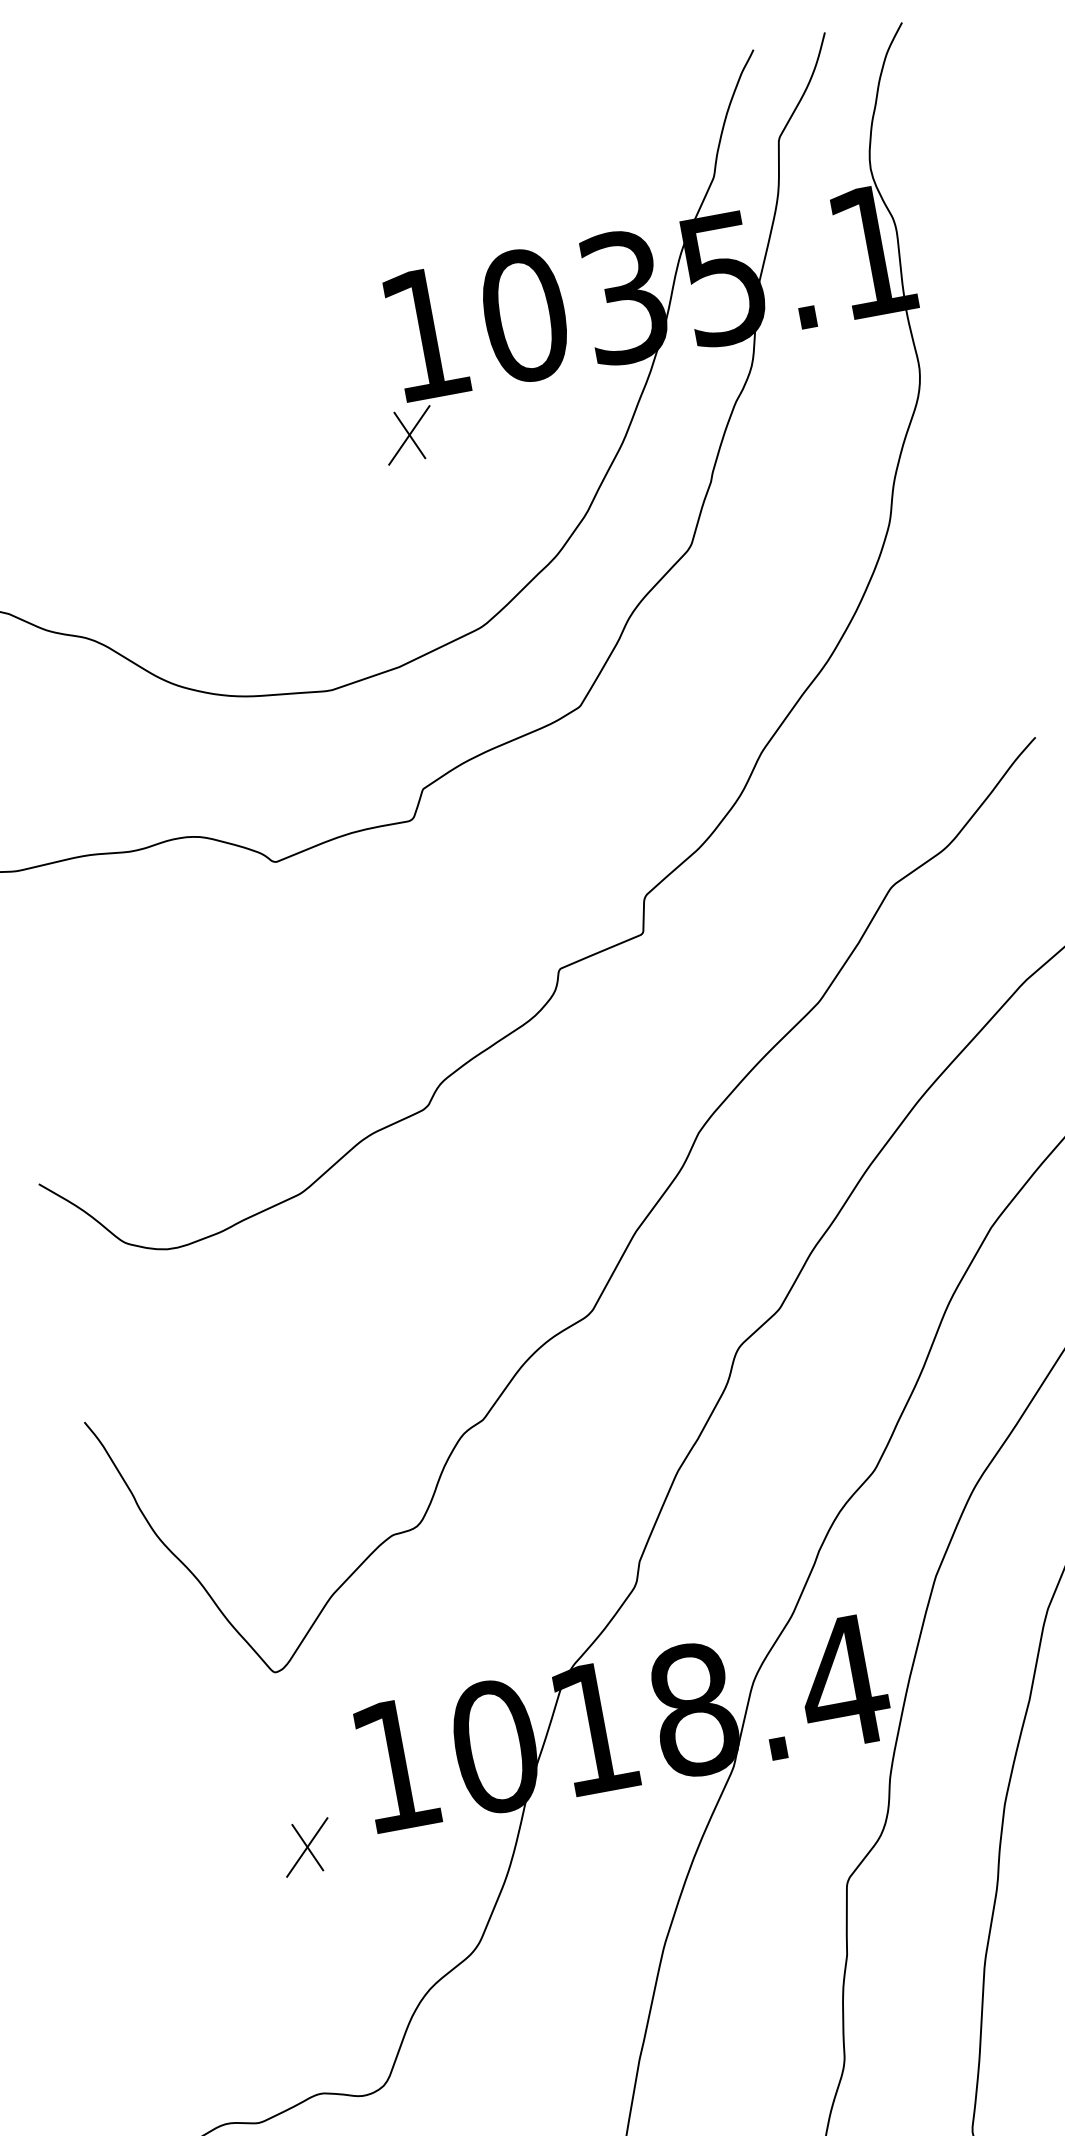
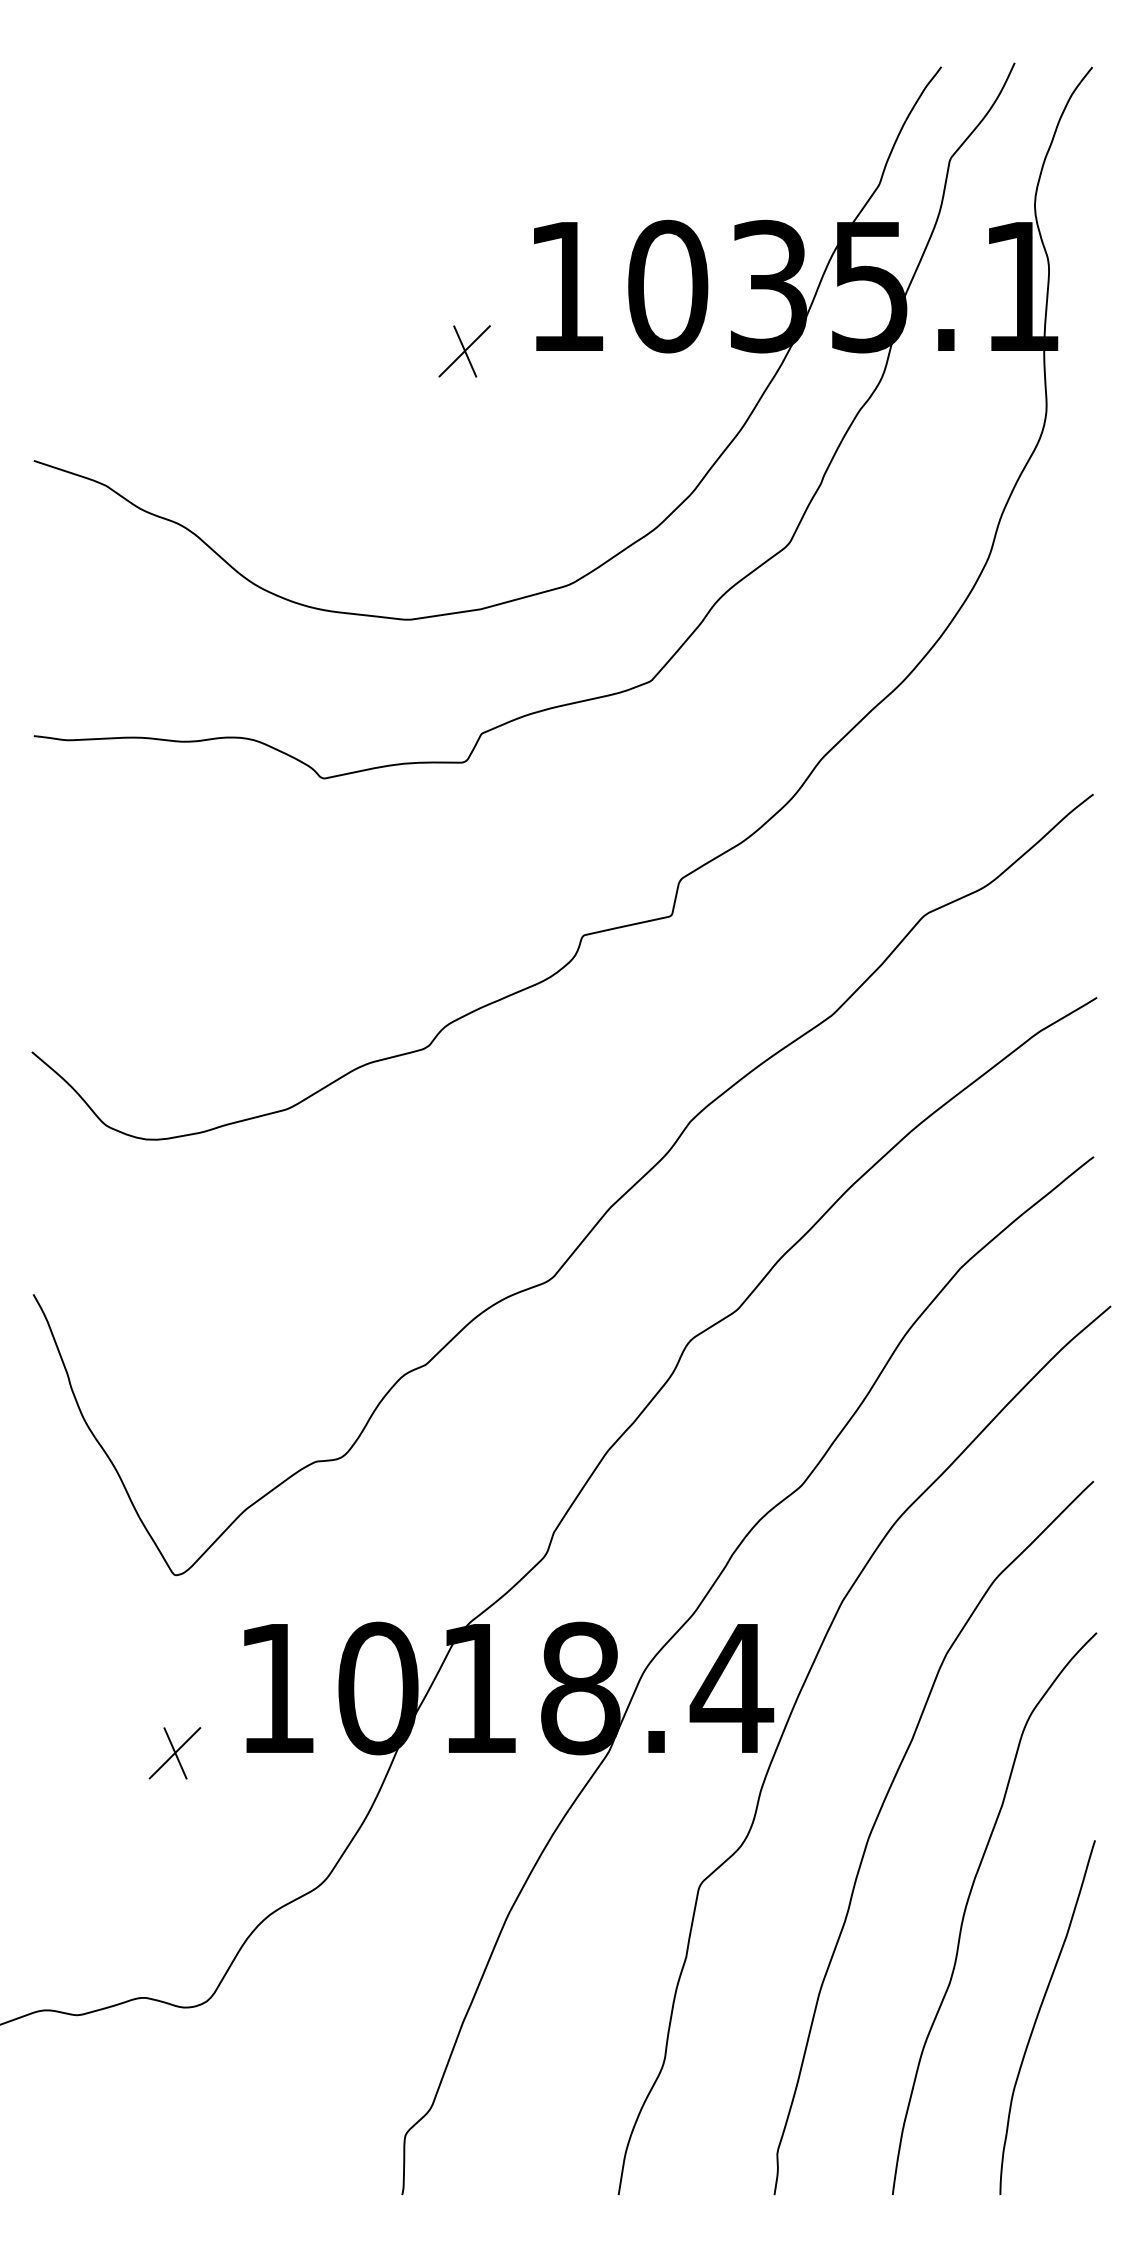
part: (409, 435) -> (464, 351), moved

